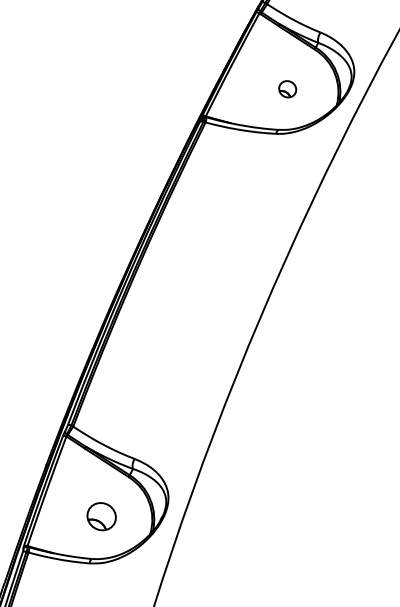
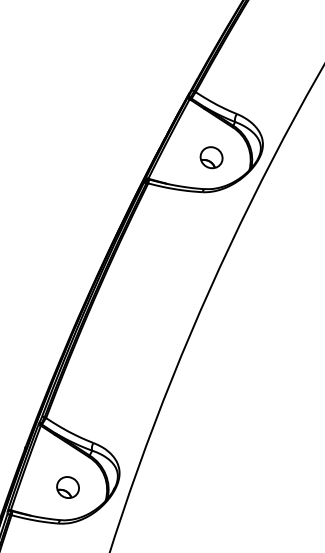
part: (287, 88) -> (211, 157), size x1.67

